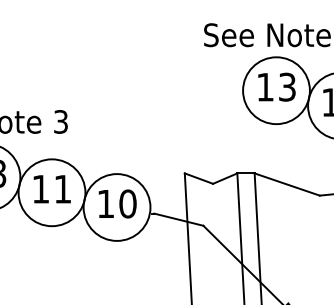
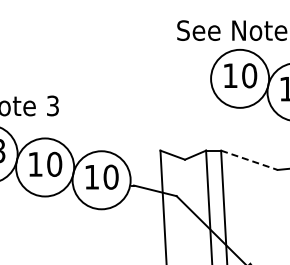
text: (287, 86) -> (249, 75), 13 -> 10
line: (287, 184) -> (249, 160), solid -> dashed
text: (62, 188) -> (54, 163), 11 -> 10

